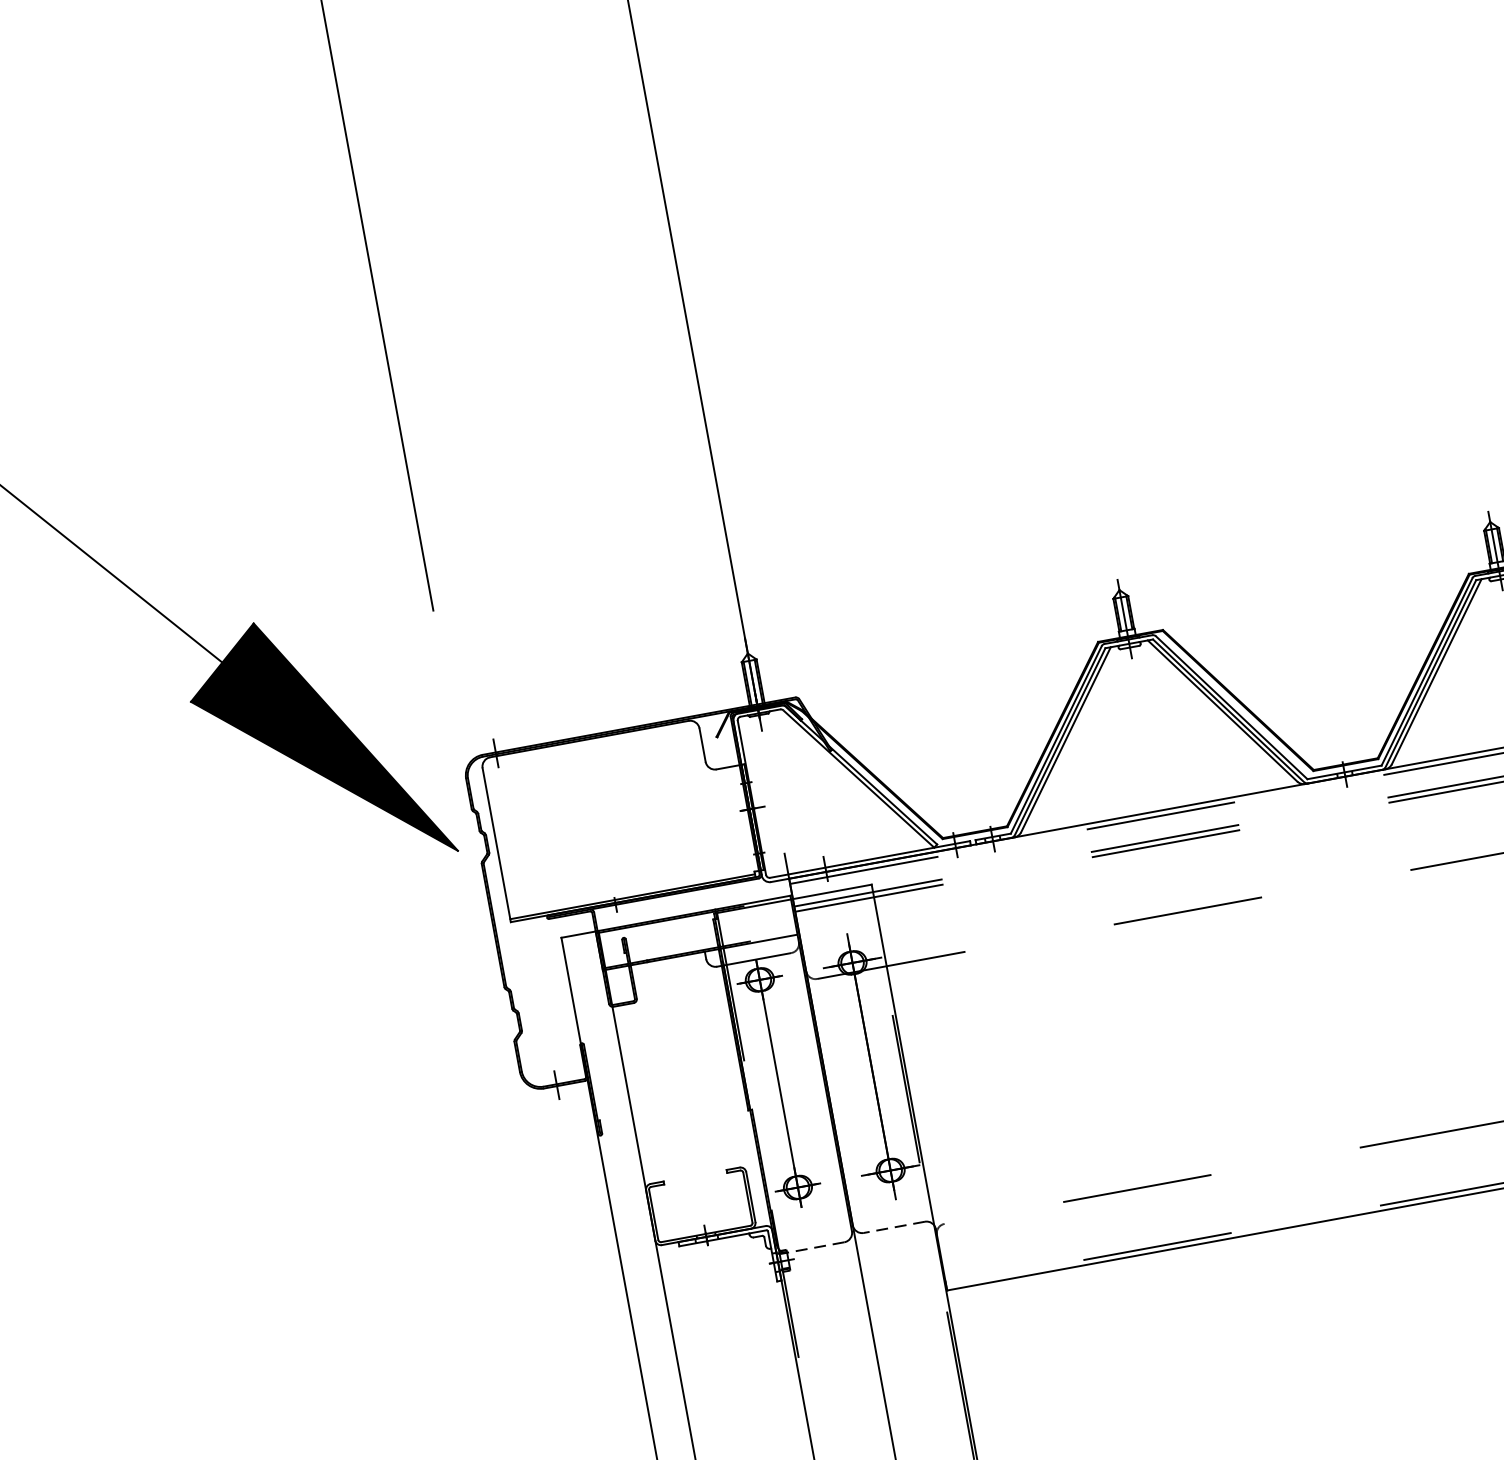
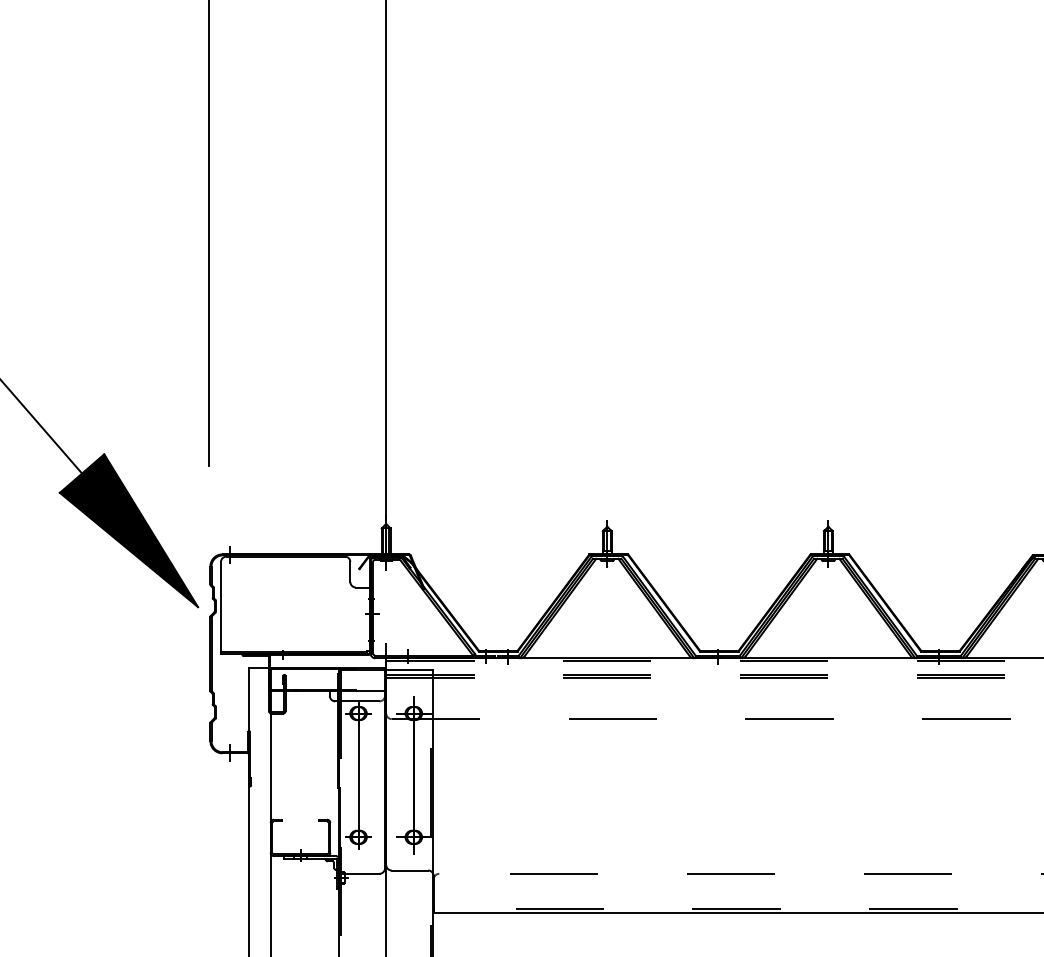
line: (893, 1227) -> (409, 870), dashed -> solid
line: (815, 1246) -> (362, 873), dashed -> solid

